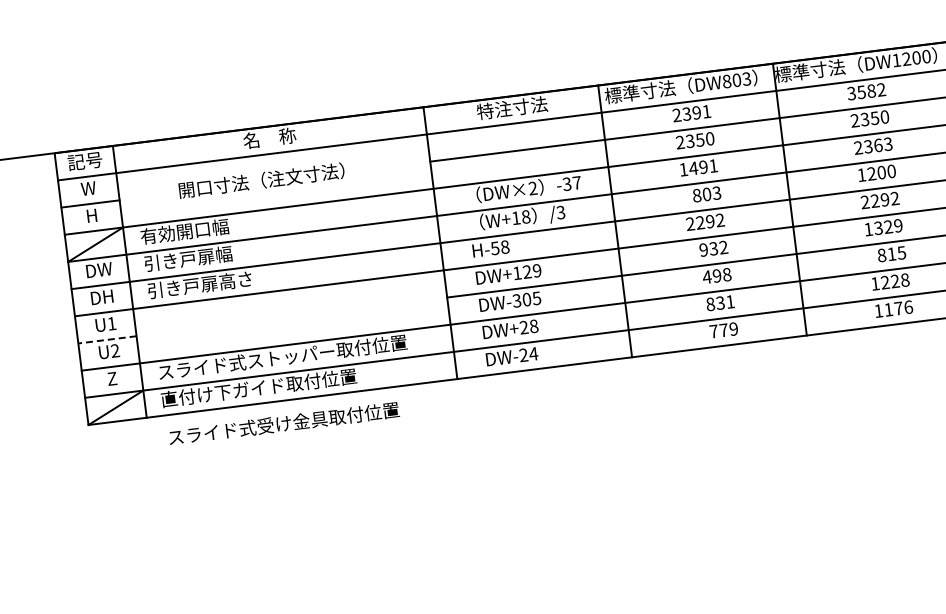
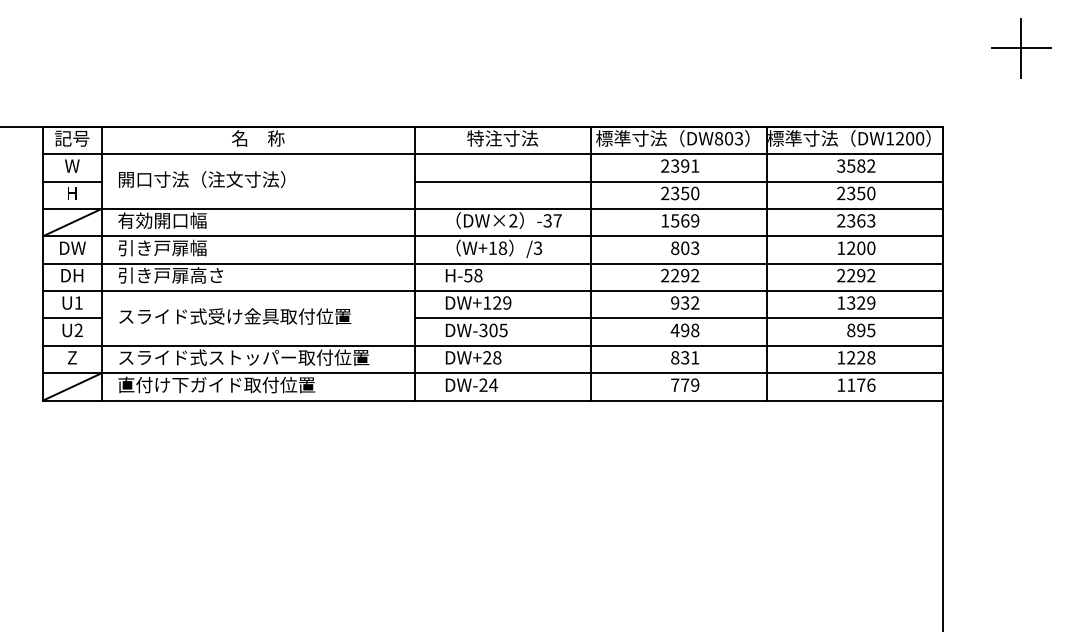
text: (702, 166) -> (684, 220), 1491 -> 1569
text: (262, 180) -> (202, 179), moved
text: (892, 254) -> (861, 330), 815 -> 895
line: (106, 339) -> (71, 318), dashed -> solid
text: (284, 423) -> (235, 316), moved

